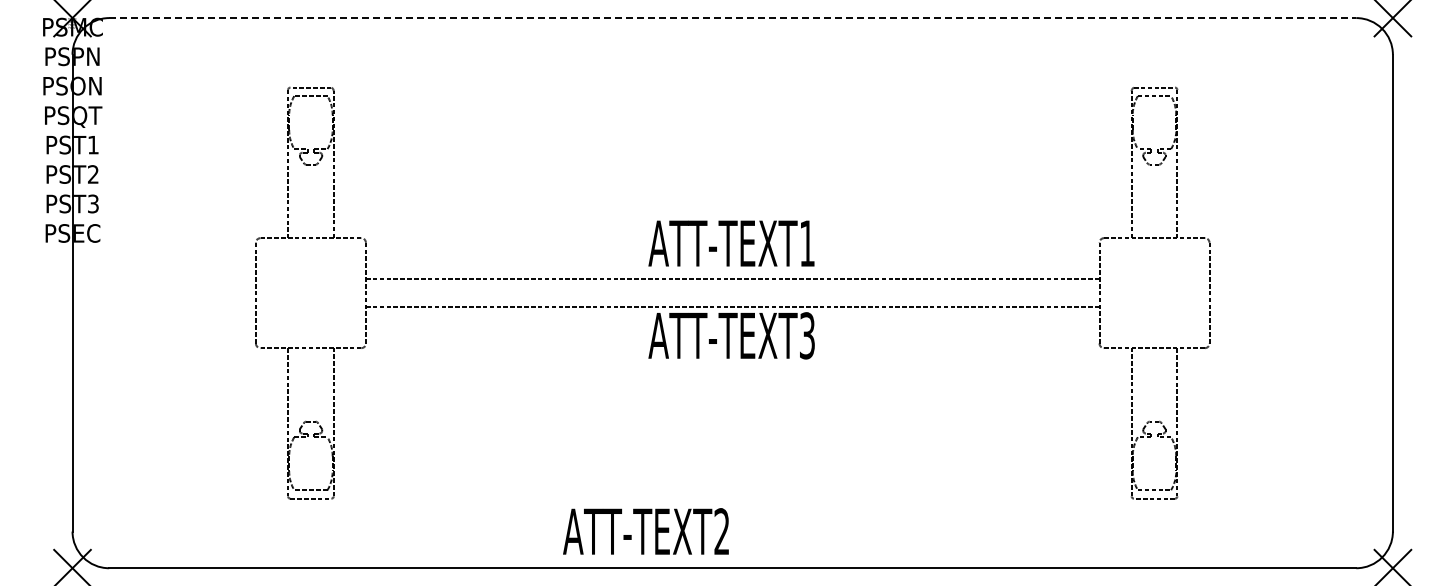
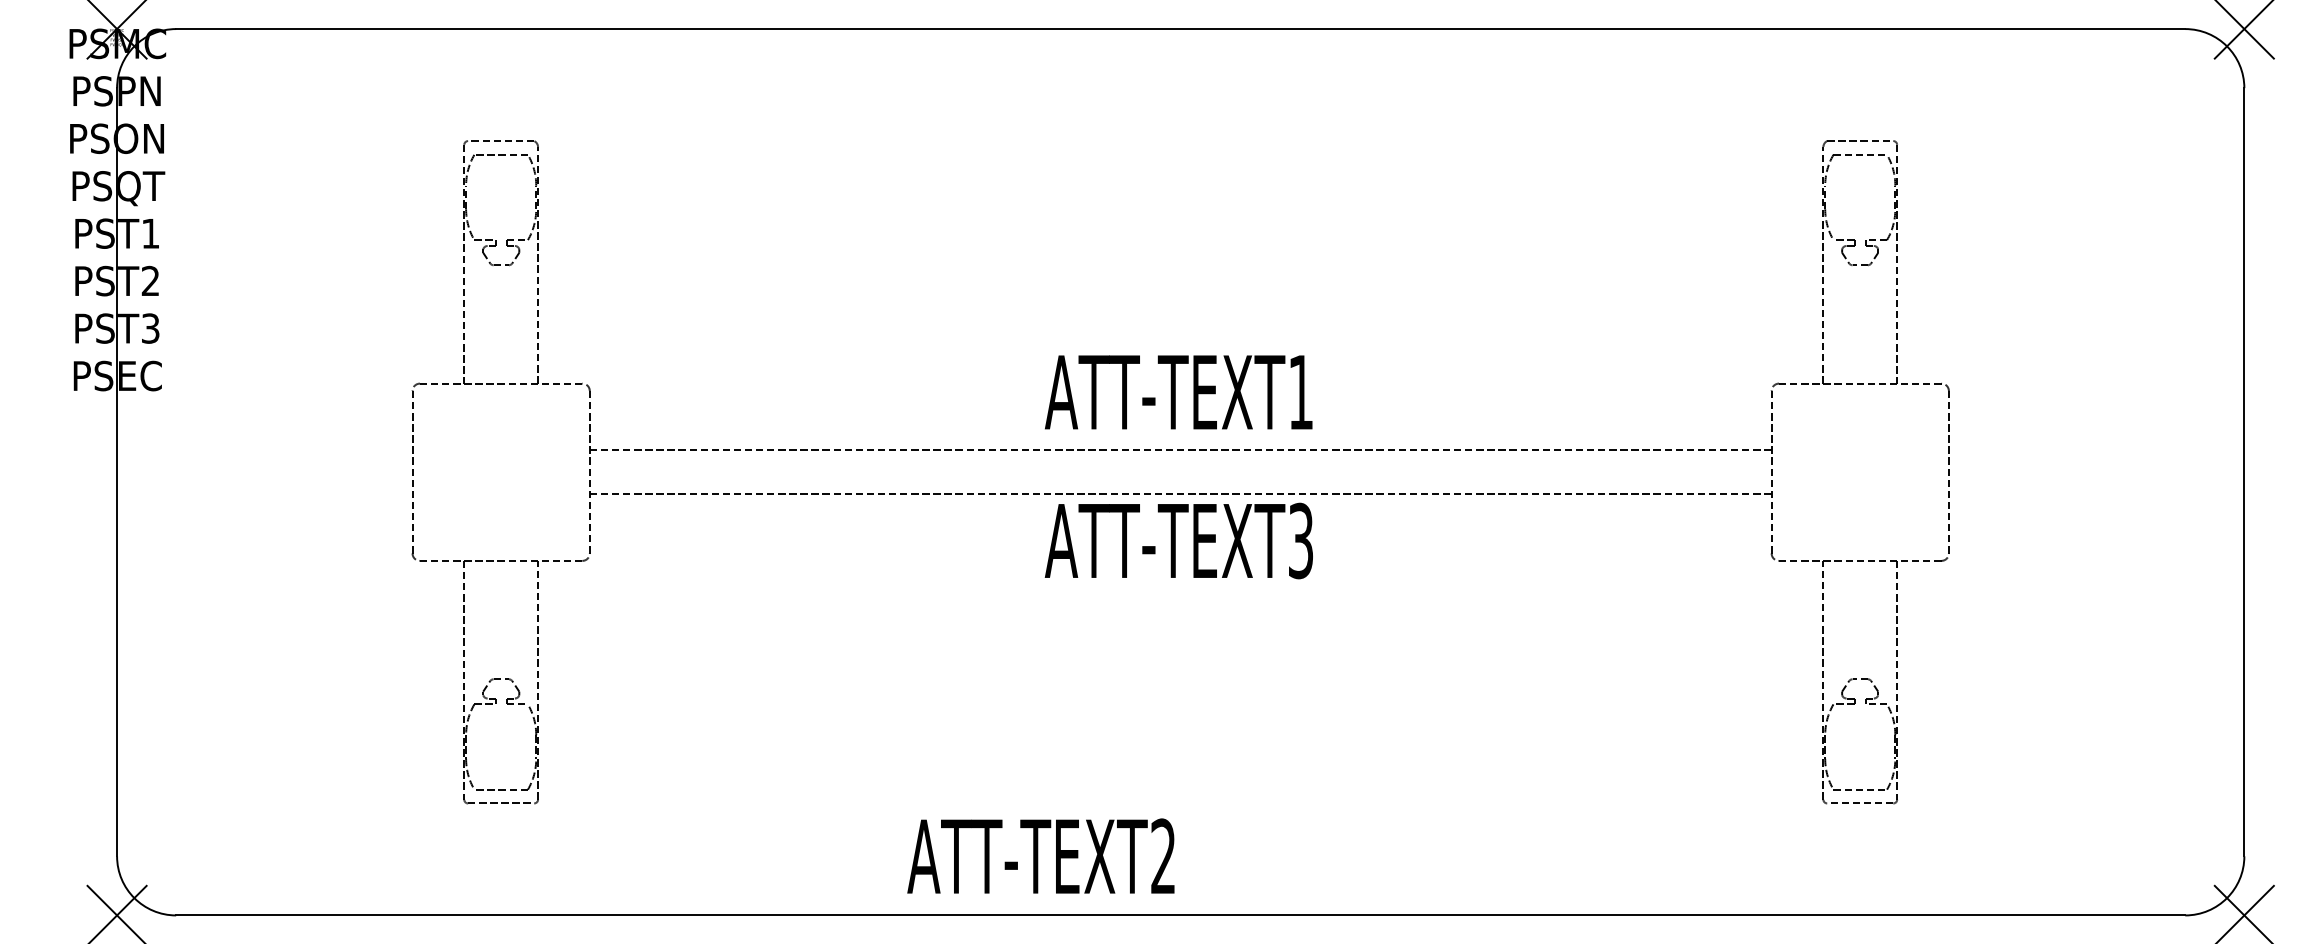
line: (732, 18) -> (1180, 29), dashed -> solid

